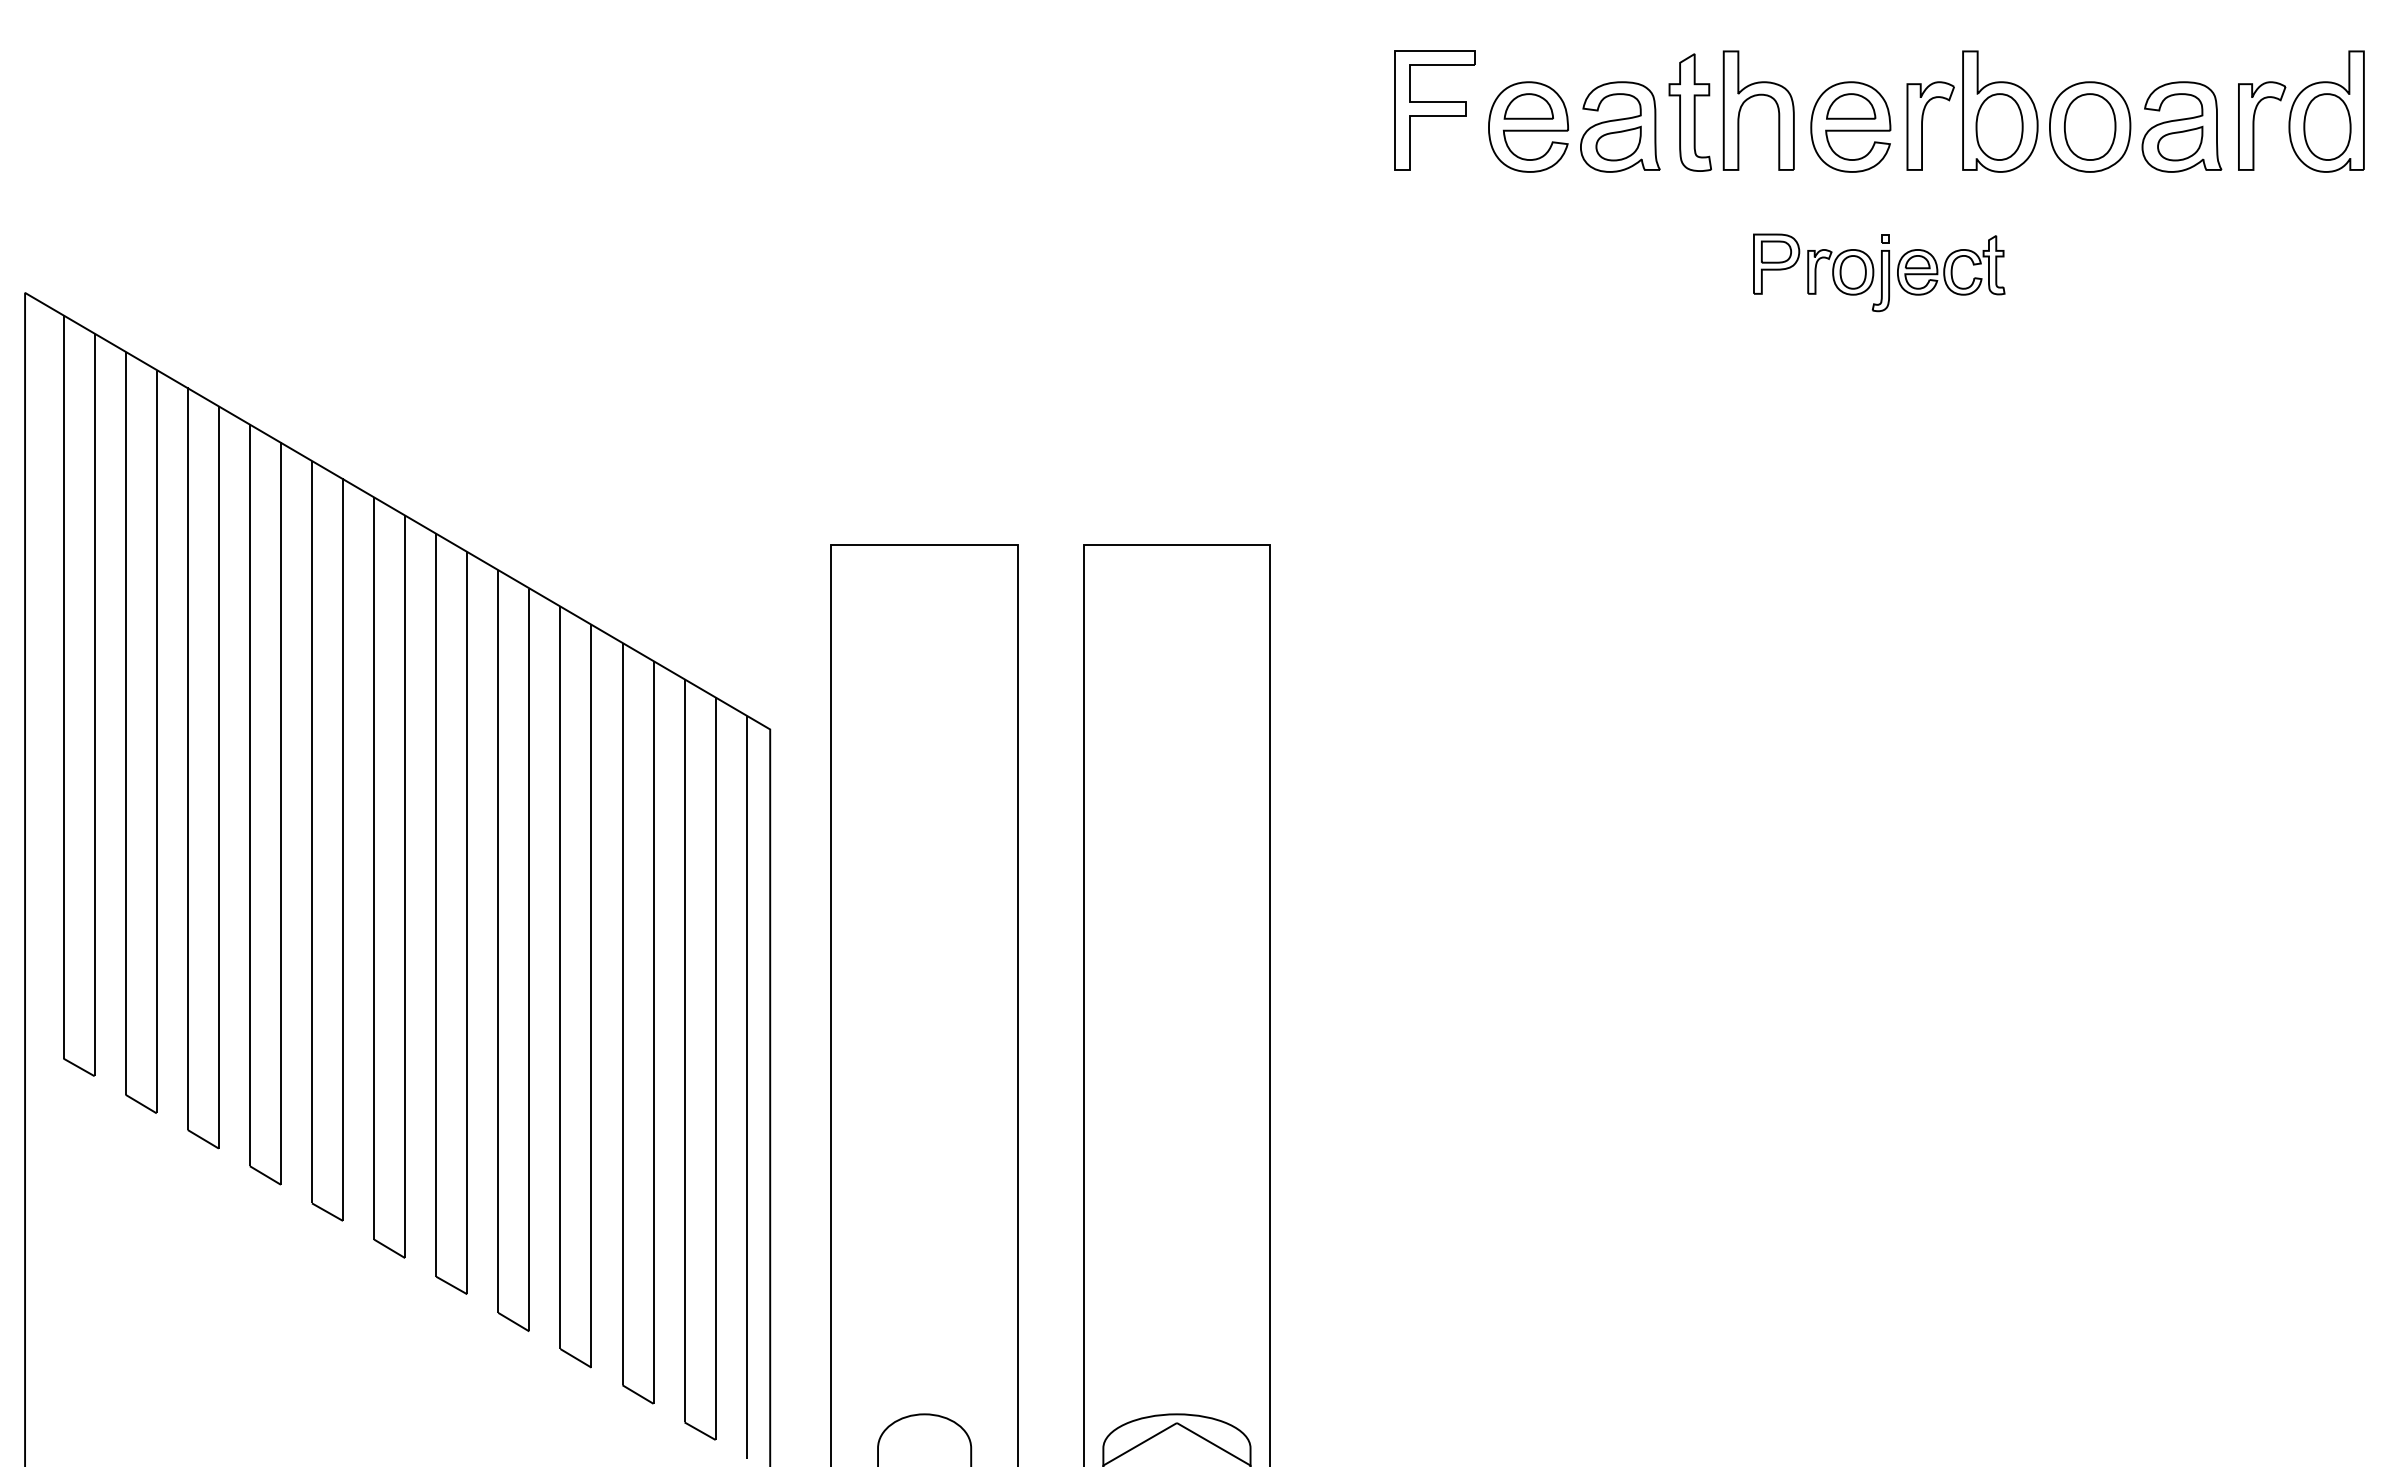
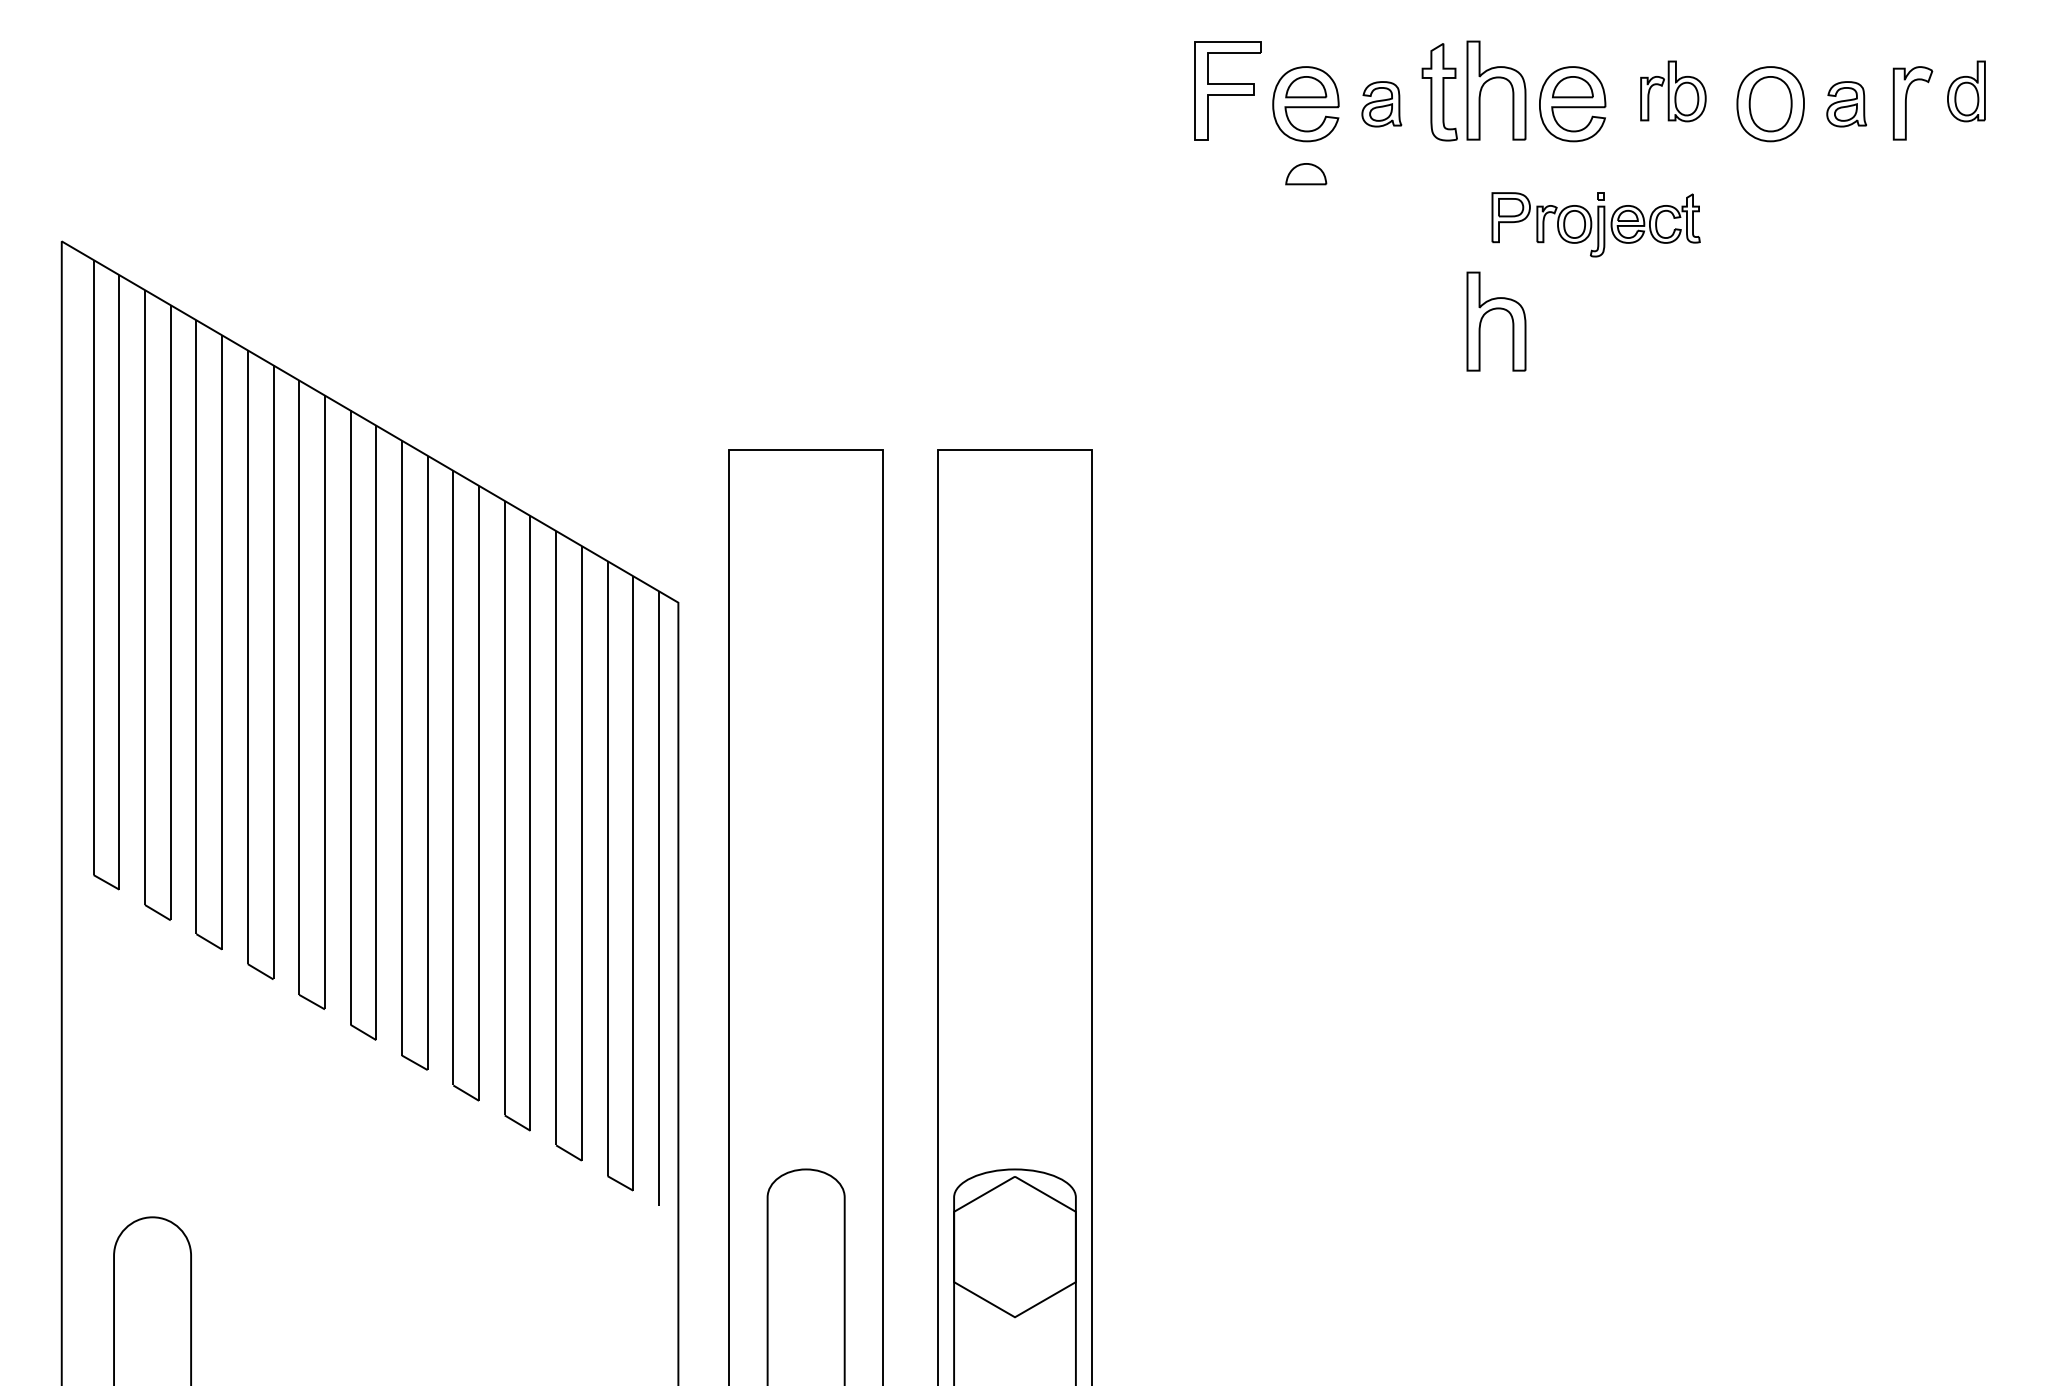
part: (1972, 111) -> (1673, 91), size x0.6
part: (2326, 111) -> (1966, 91), size x0.6
part: (1619, 127) -> (1381, 104), size x0.6
part: (2181, 127) -> (1846, 104), size x0.6
part: (1529, 212) -> (1306, 174), added
part: (1751, 377) -> (1490, 311), added

